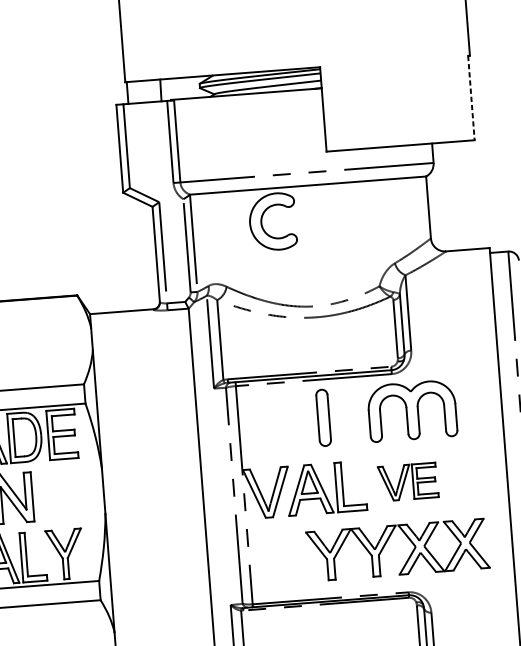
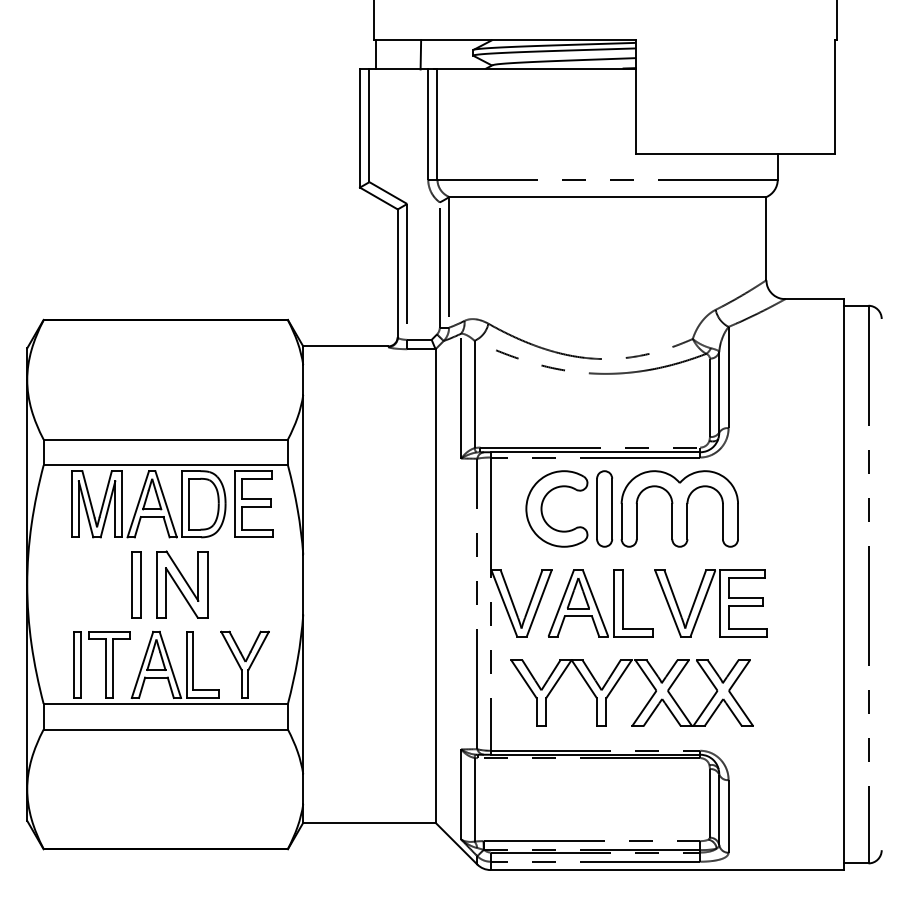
line: (471, 97) -> (834, 96), dashed -> solid
part: (262, 218) -> (543, 503), moved
part: (412, 410) -> (679, 508), moved
part: (407, 482) -> (710, 603), size x1.43
part: (386, 543) -> (617, 683), moved

